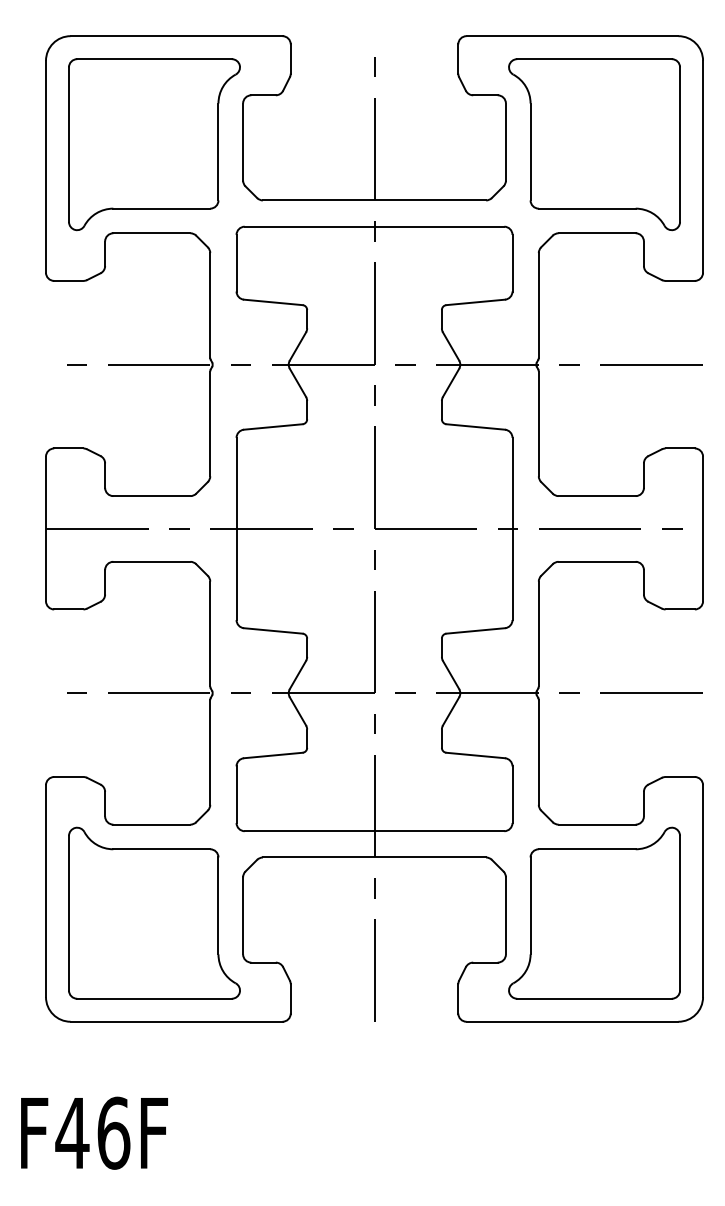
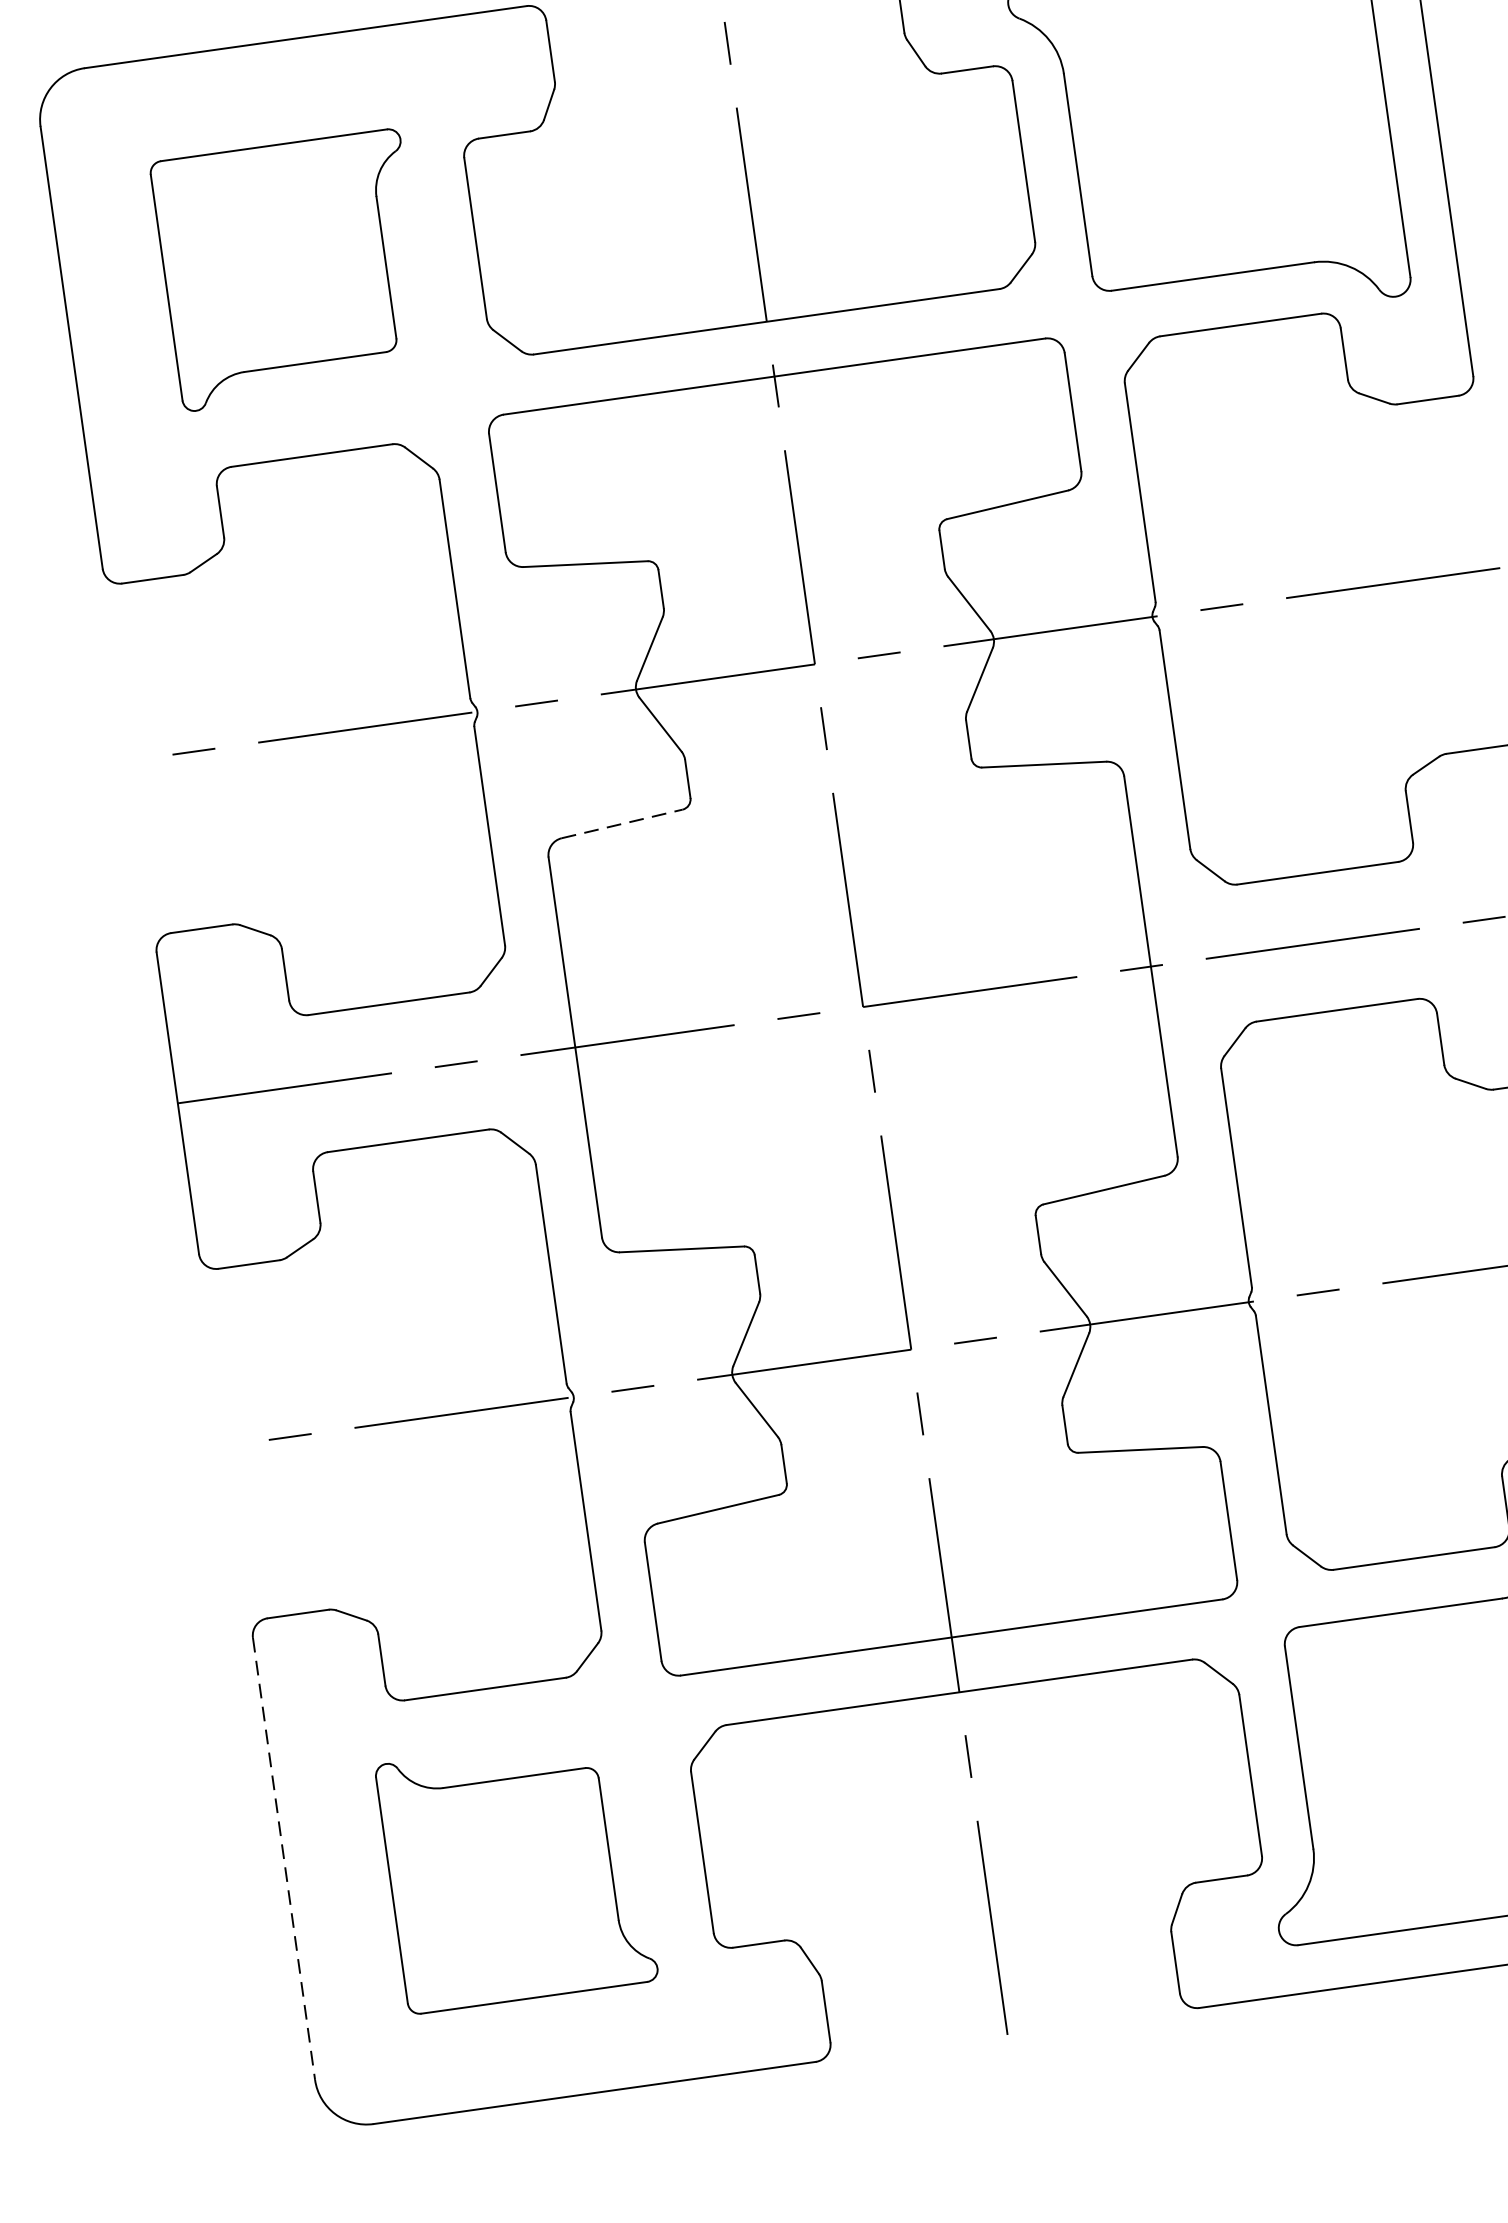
part: (154, 144) -> (291, 269), size x0.7
line: (273, 426) -> (622, 822), solid -> dashed
line: (46, 891) -> (285, 1859), solid -> dashed
part: (154, 912) -> (516, 1871), size x0.7

